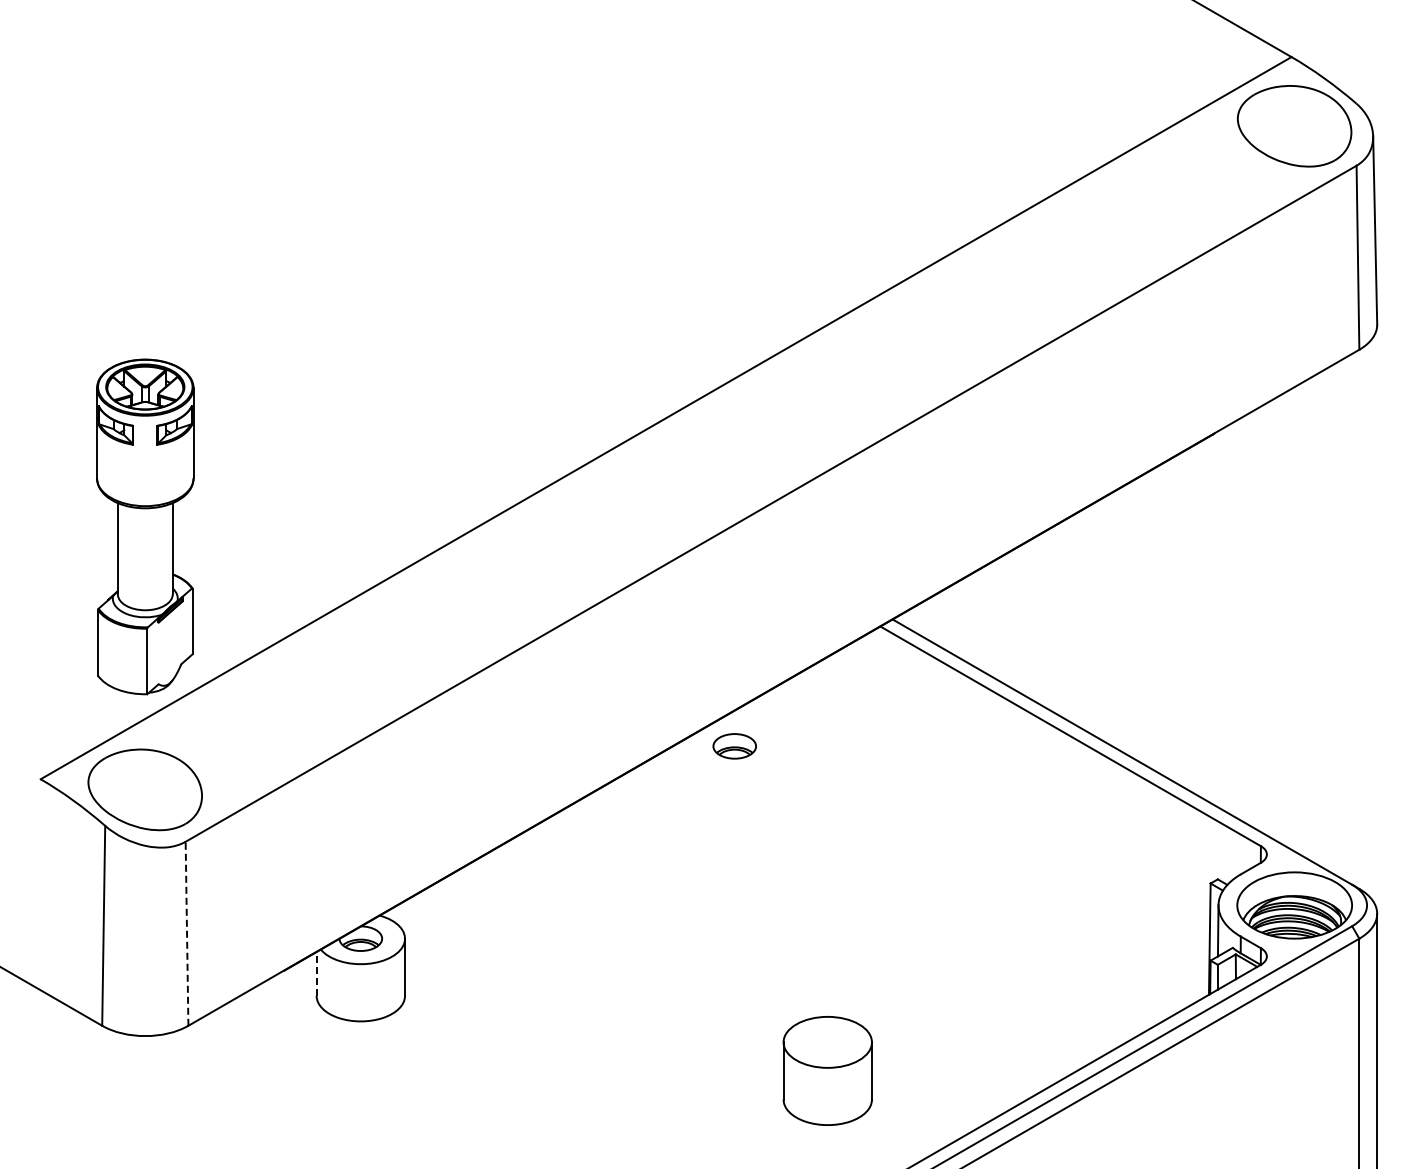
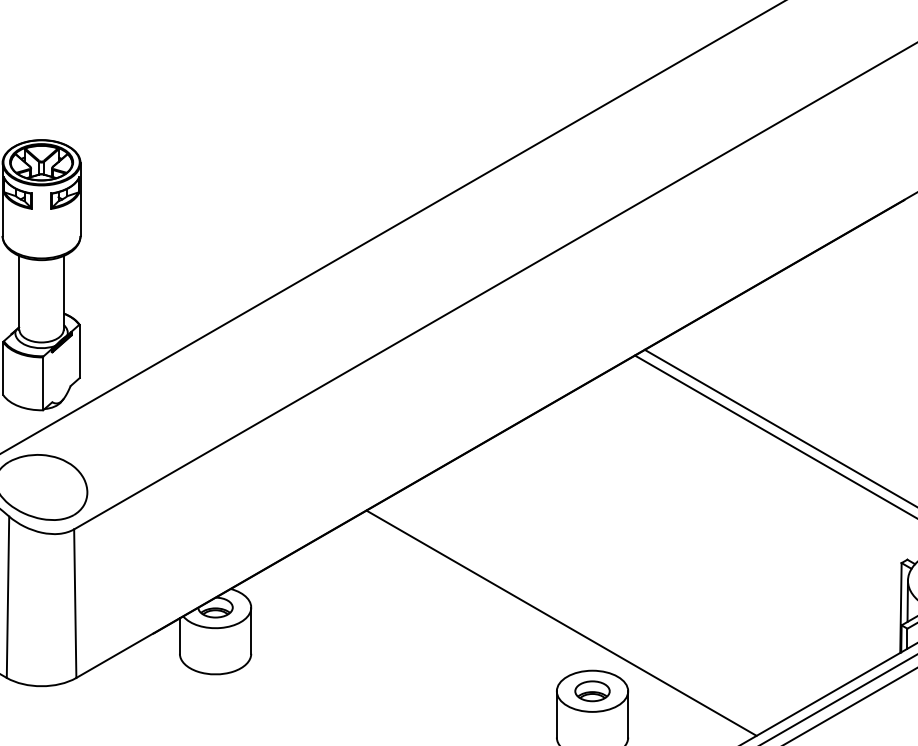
part: (734, 746) -> (592, 691), moved
line: (187, 933) -> (75, 603), dashed -> solid
line: (789, 957) -> (561, 622), added
line: (316, 973) -> (179, 635), dashed -> solid

